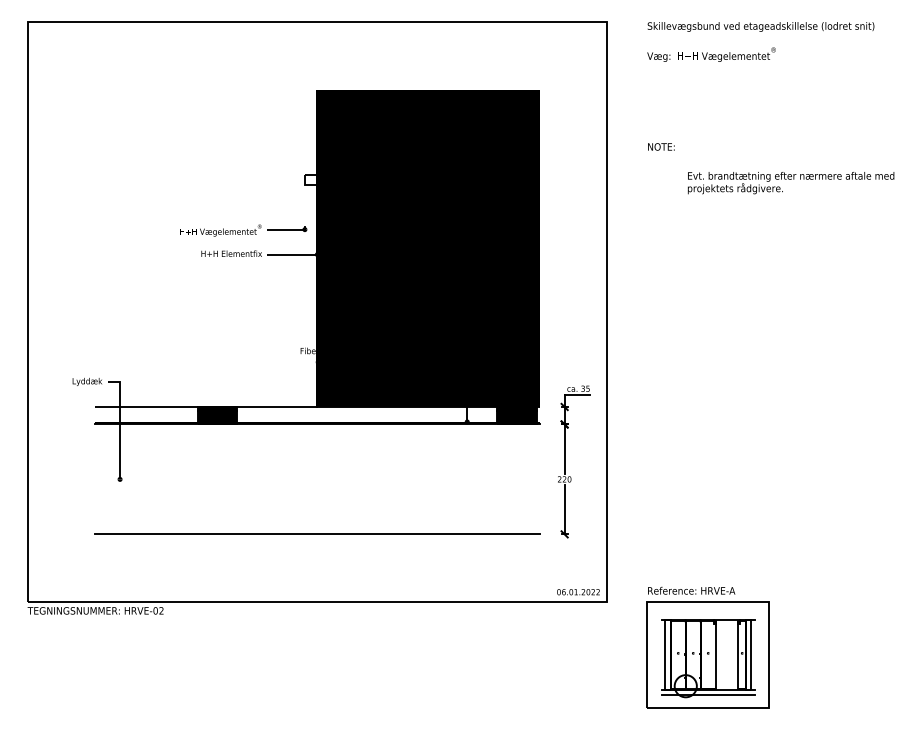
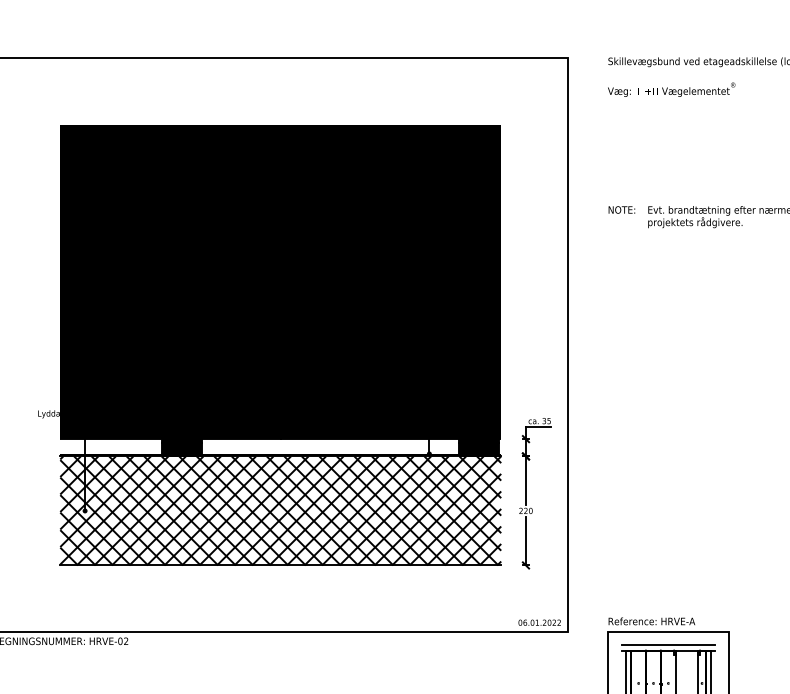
text: (661, 146) -> (622, 209), moved
fill: (206, 247) -> (170, 280), added
hatch: (317, 479) -> (280, 511), added
line: (707, 614) -> (667, 644), added

